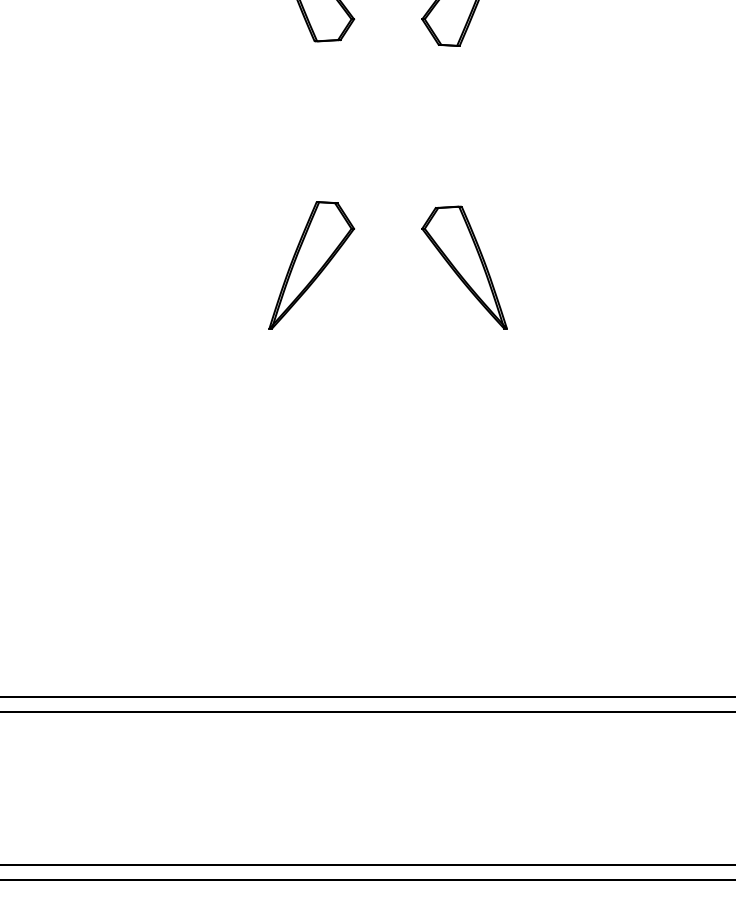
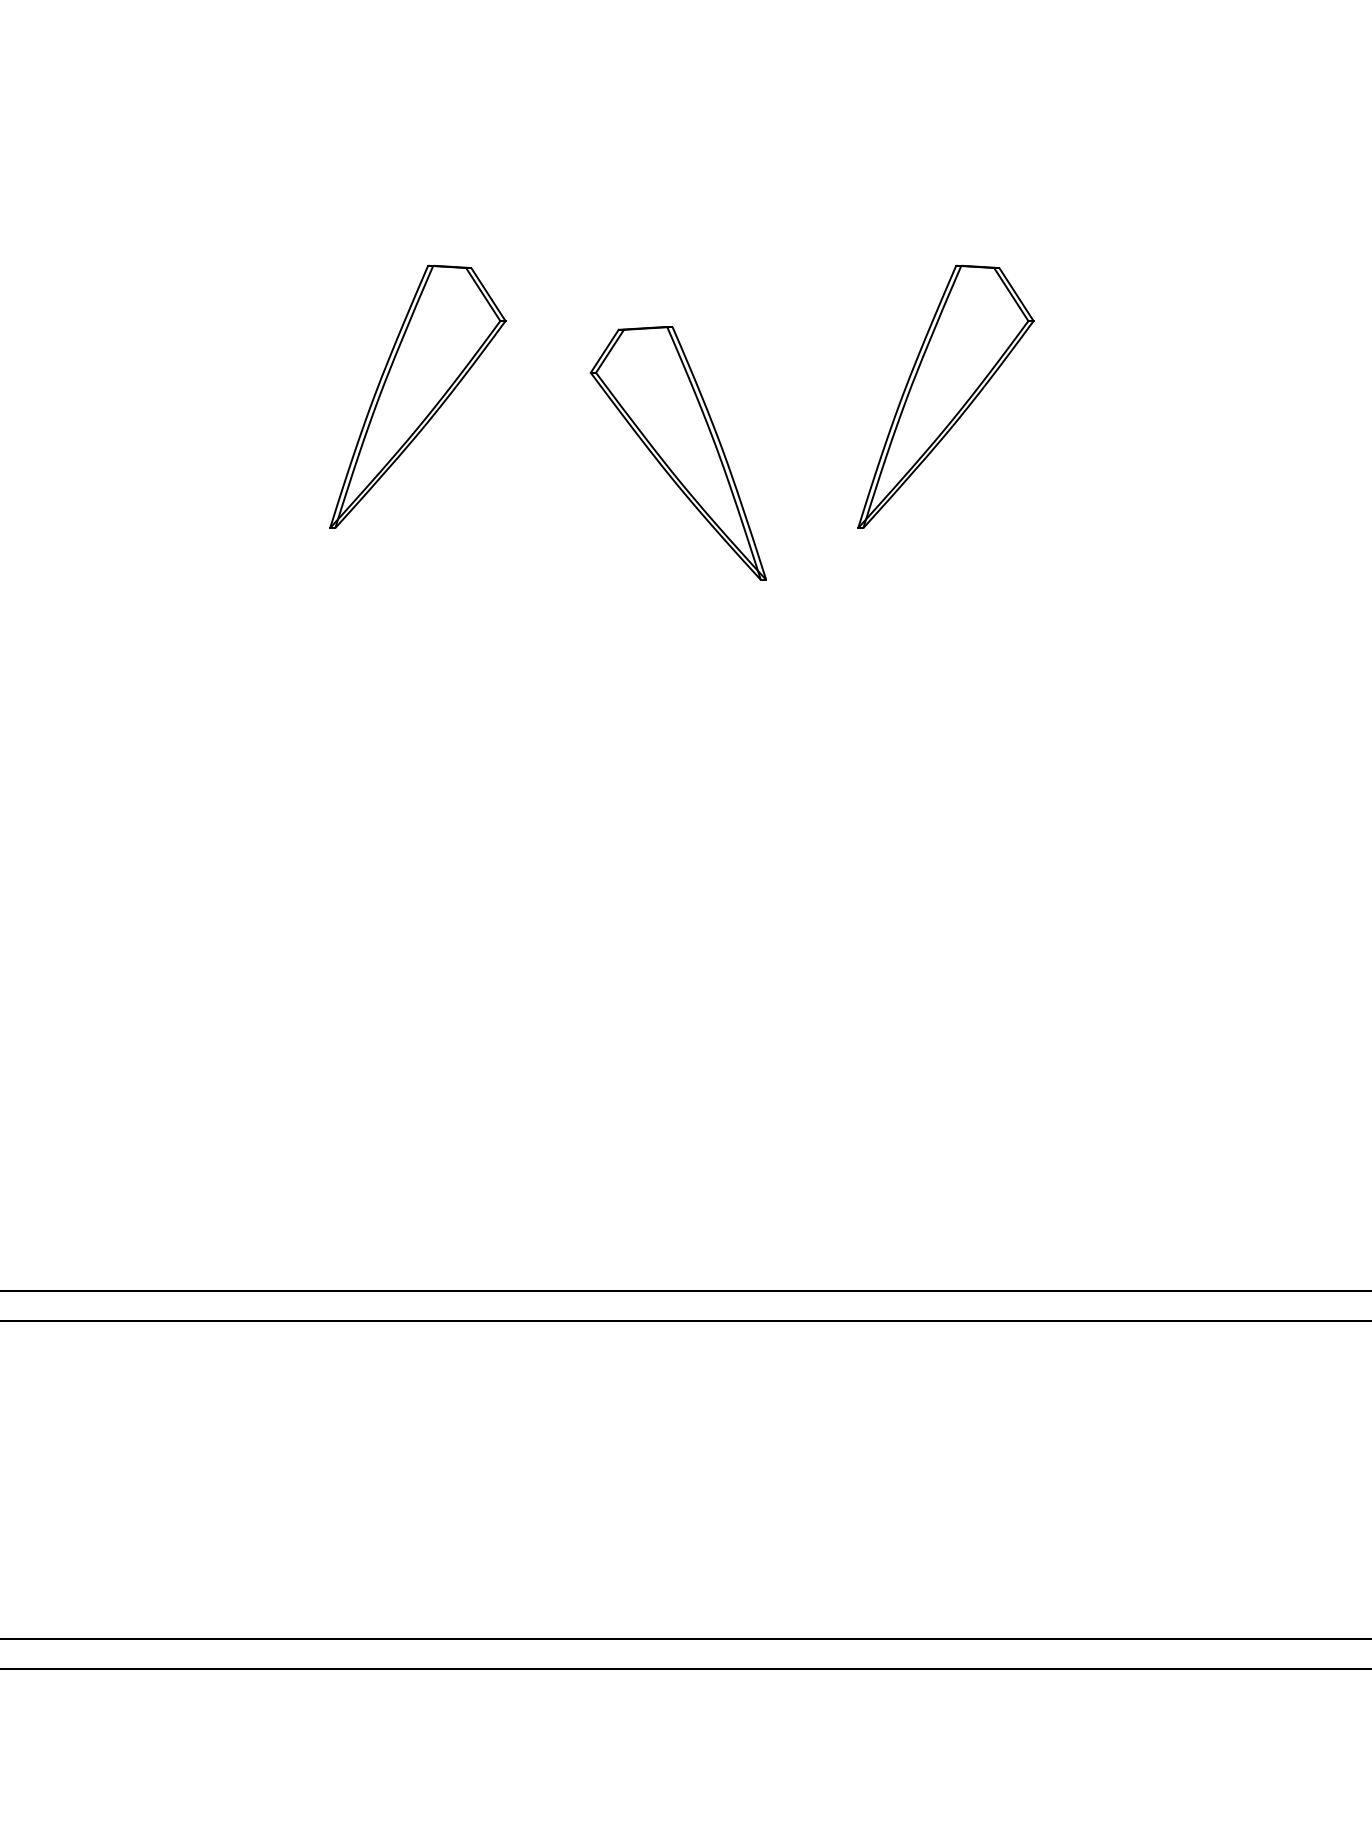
part: (566, 265) -> (945, 397), added
part: (464, 267) -> (678, 452), moved

